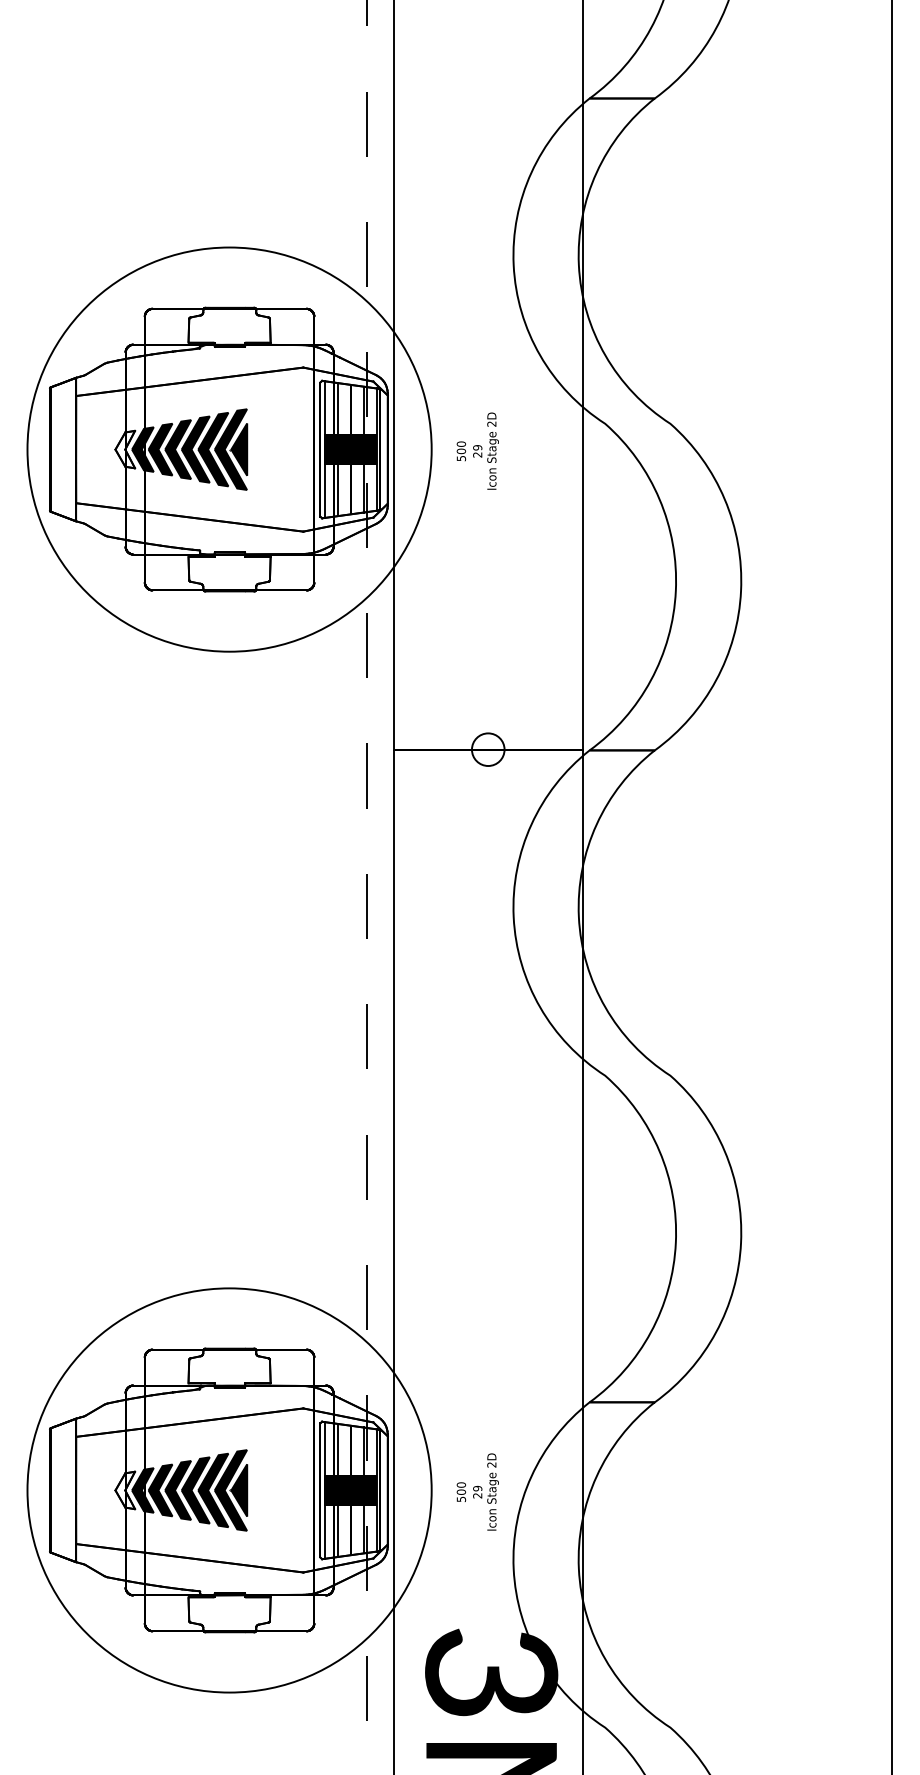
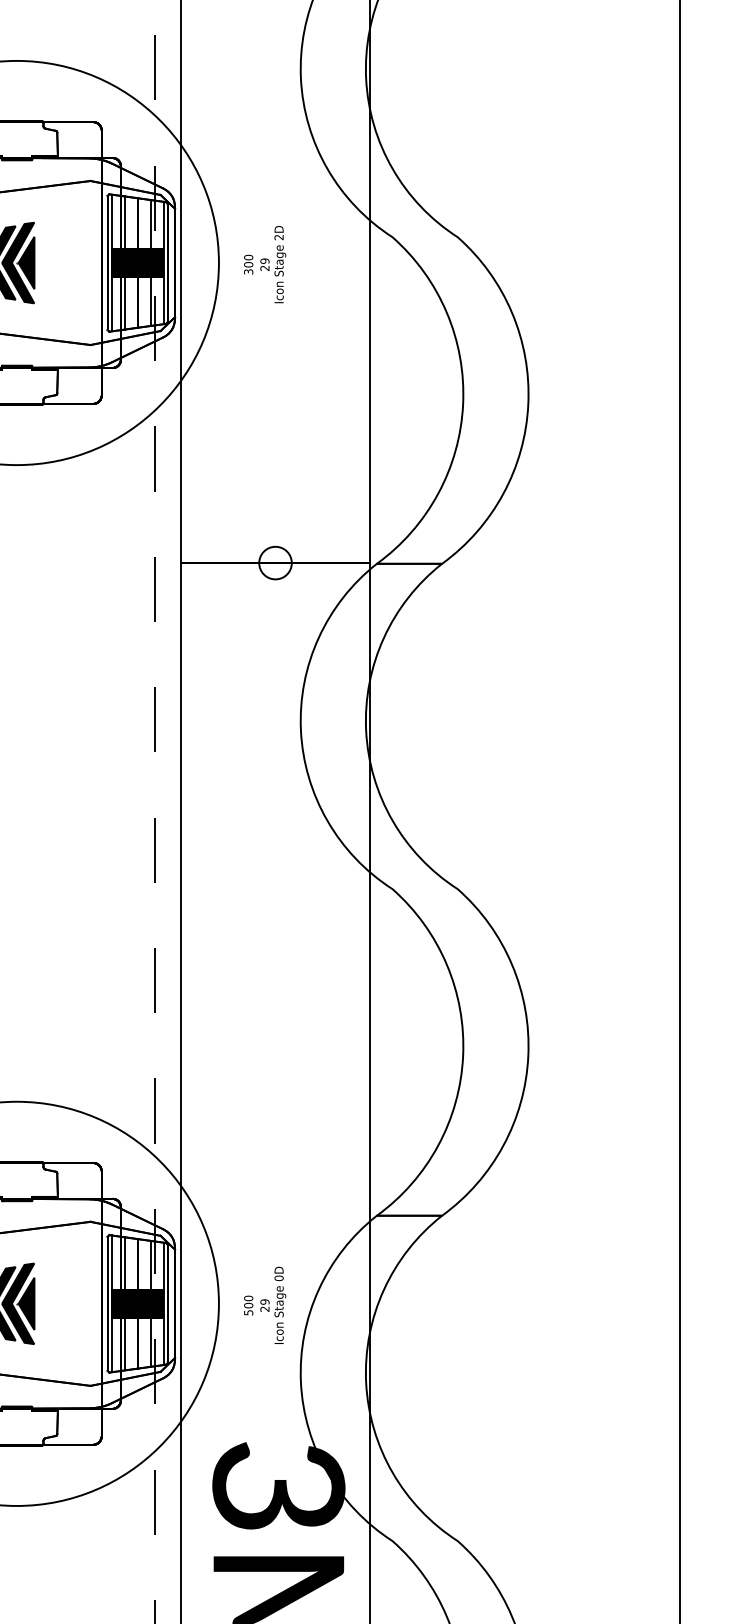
text: (460, 457) -> (247, 270), 500 -> 300
text: (491, 1464) -> (278, 1277), 2D -> 0D

